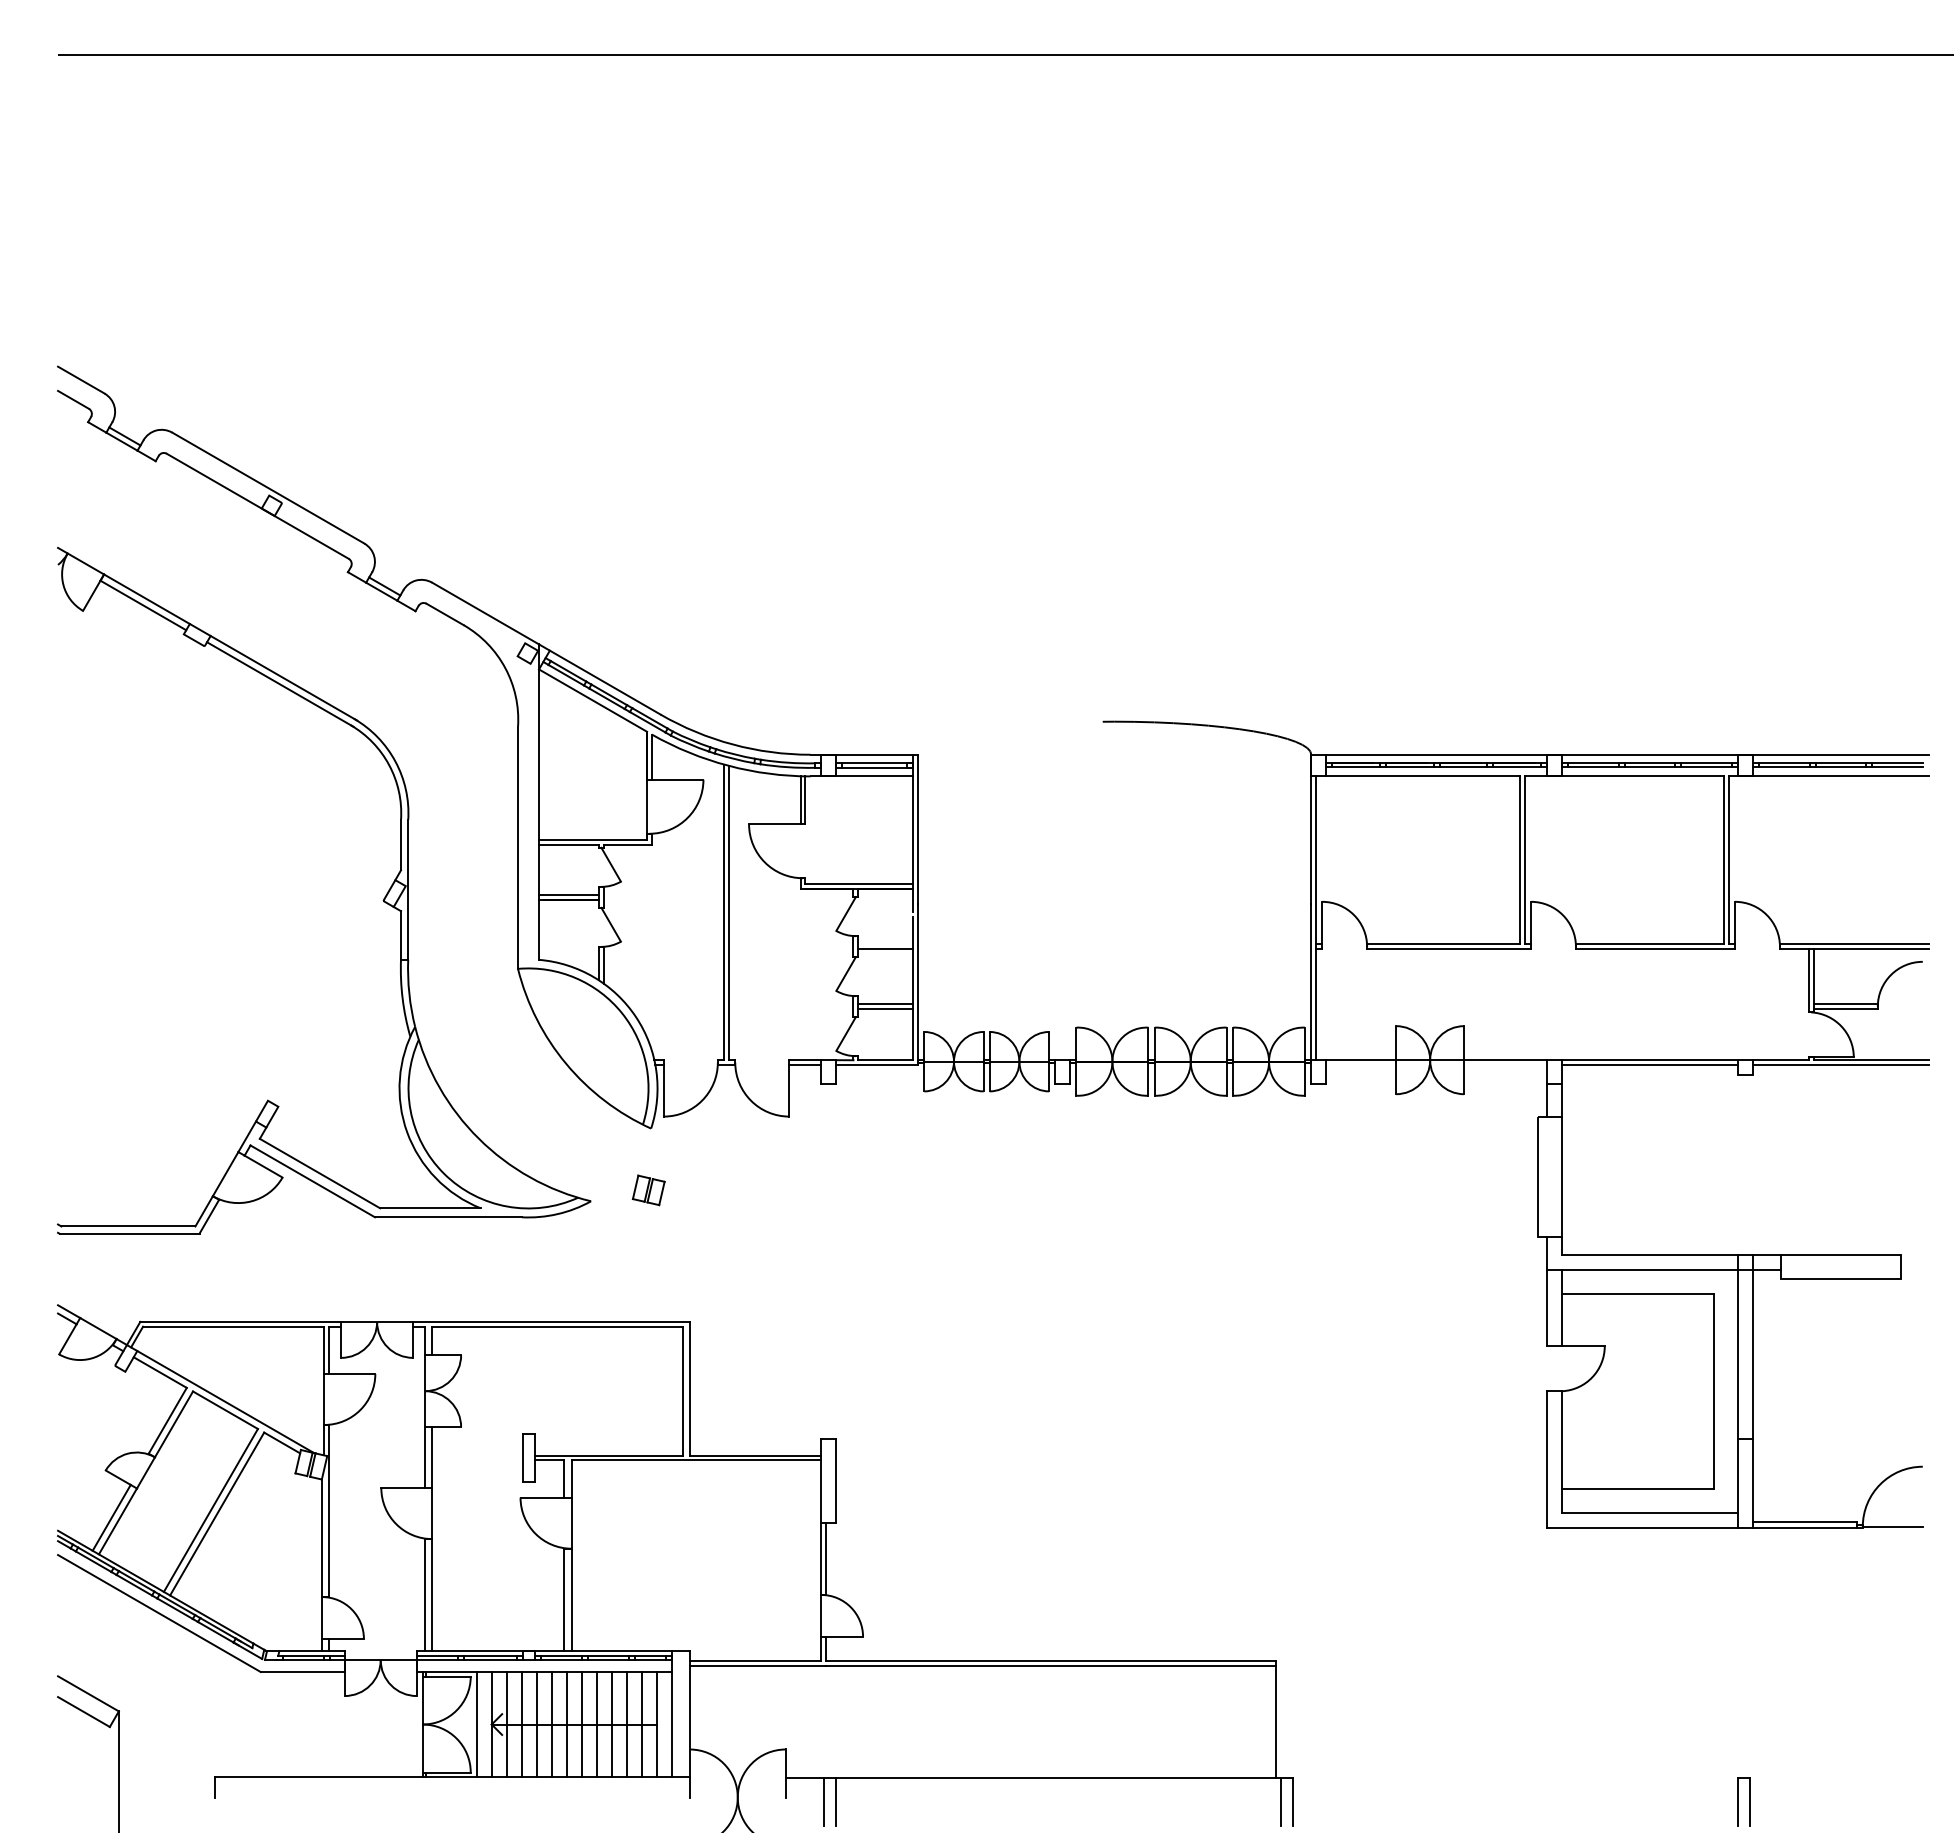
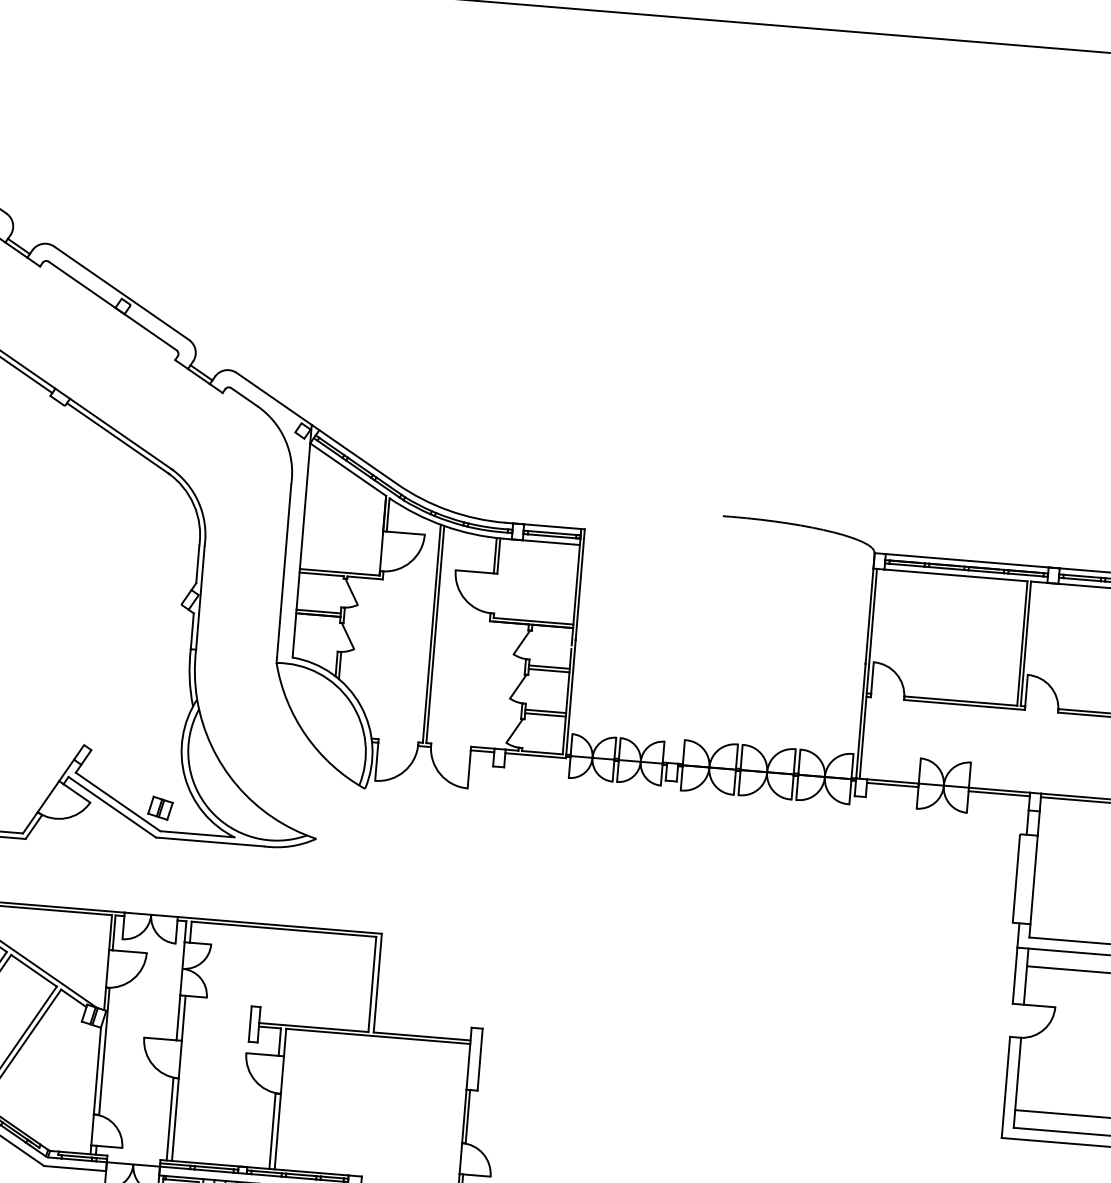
line: (885, 944) -> (549, 667), added
line: (1361, 1064) -> (892, 784), added
line: (1505, 1064) -> (999, 793), added
part: (648, 1190) -> (160, 808), moved

